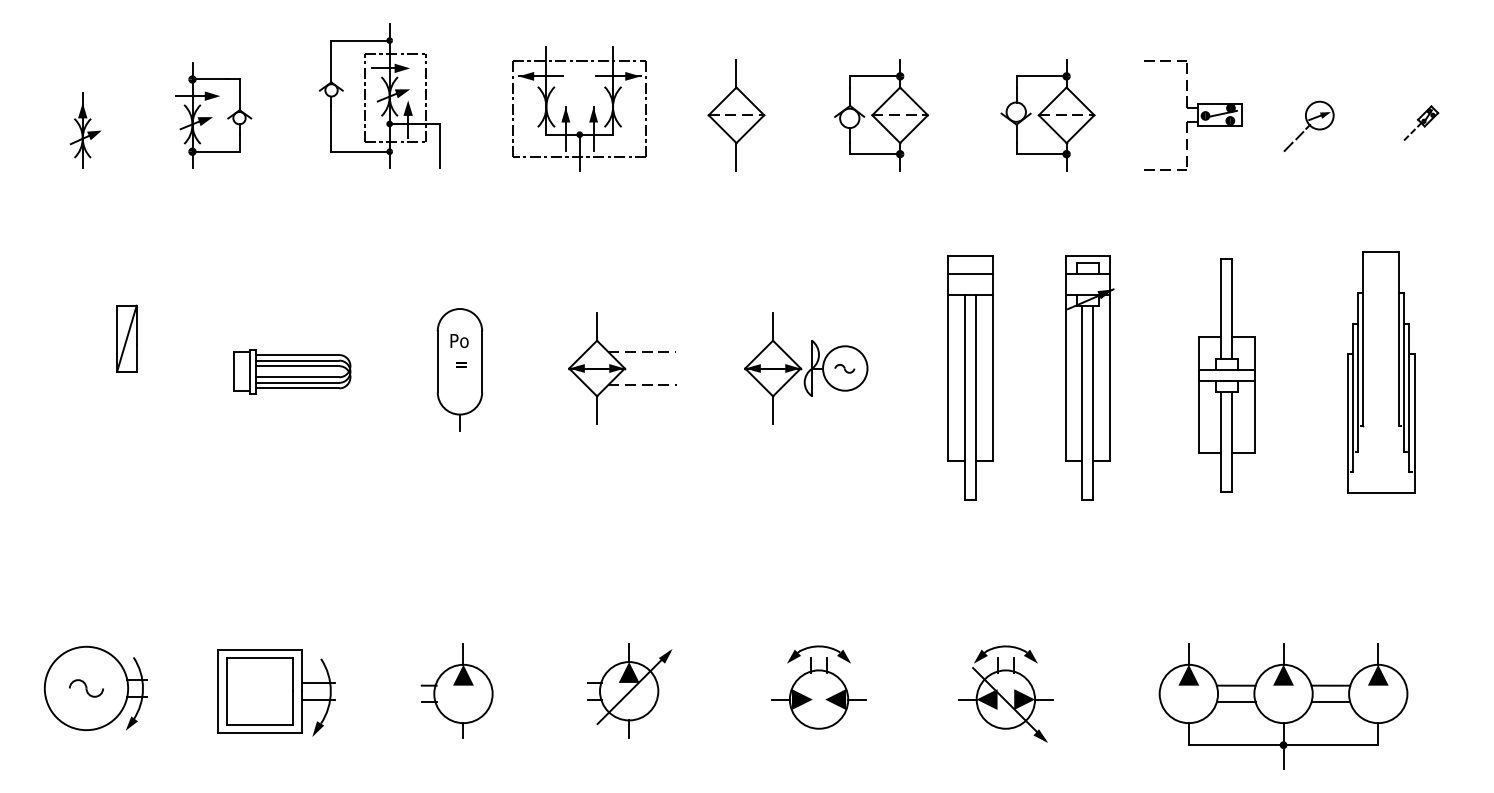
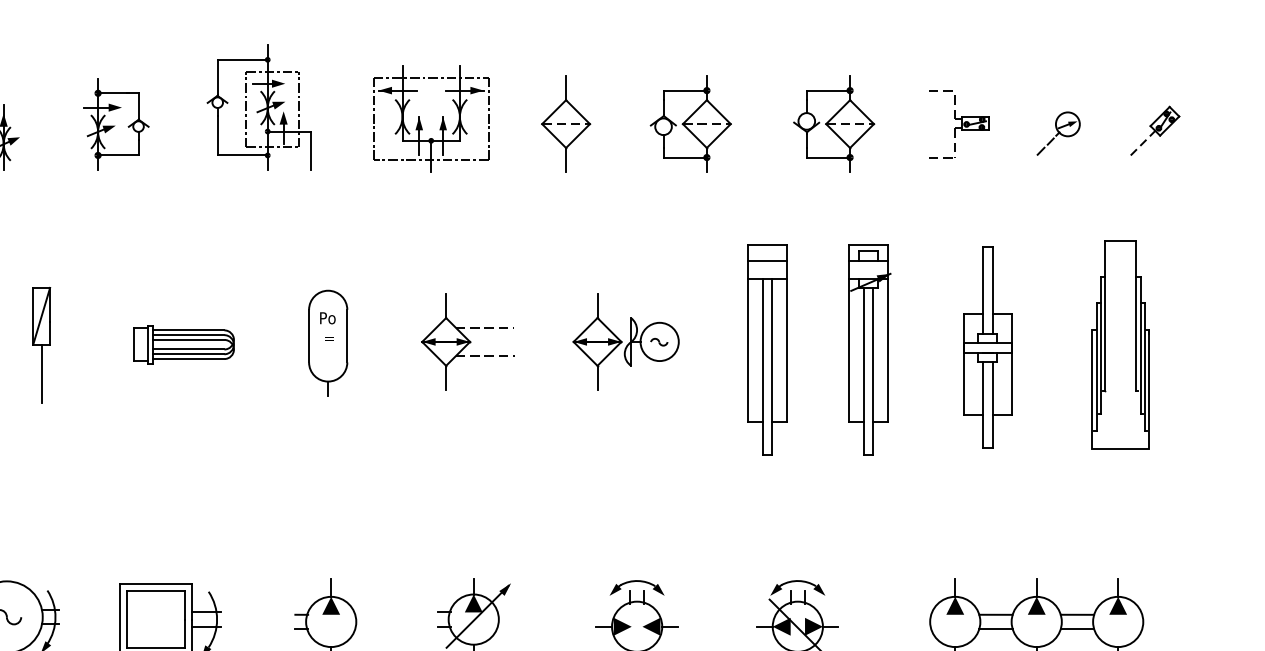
part: (1193, 114) -> (959, 123), size x0.71
part: (1421, 122) -> (1155, 130), size x1.67
line: (126, 405) -> (41, 373), added

